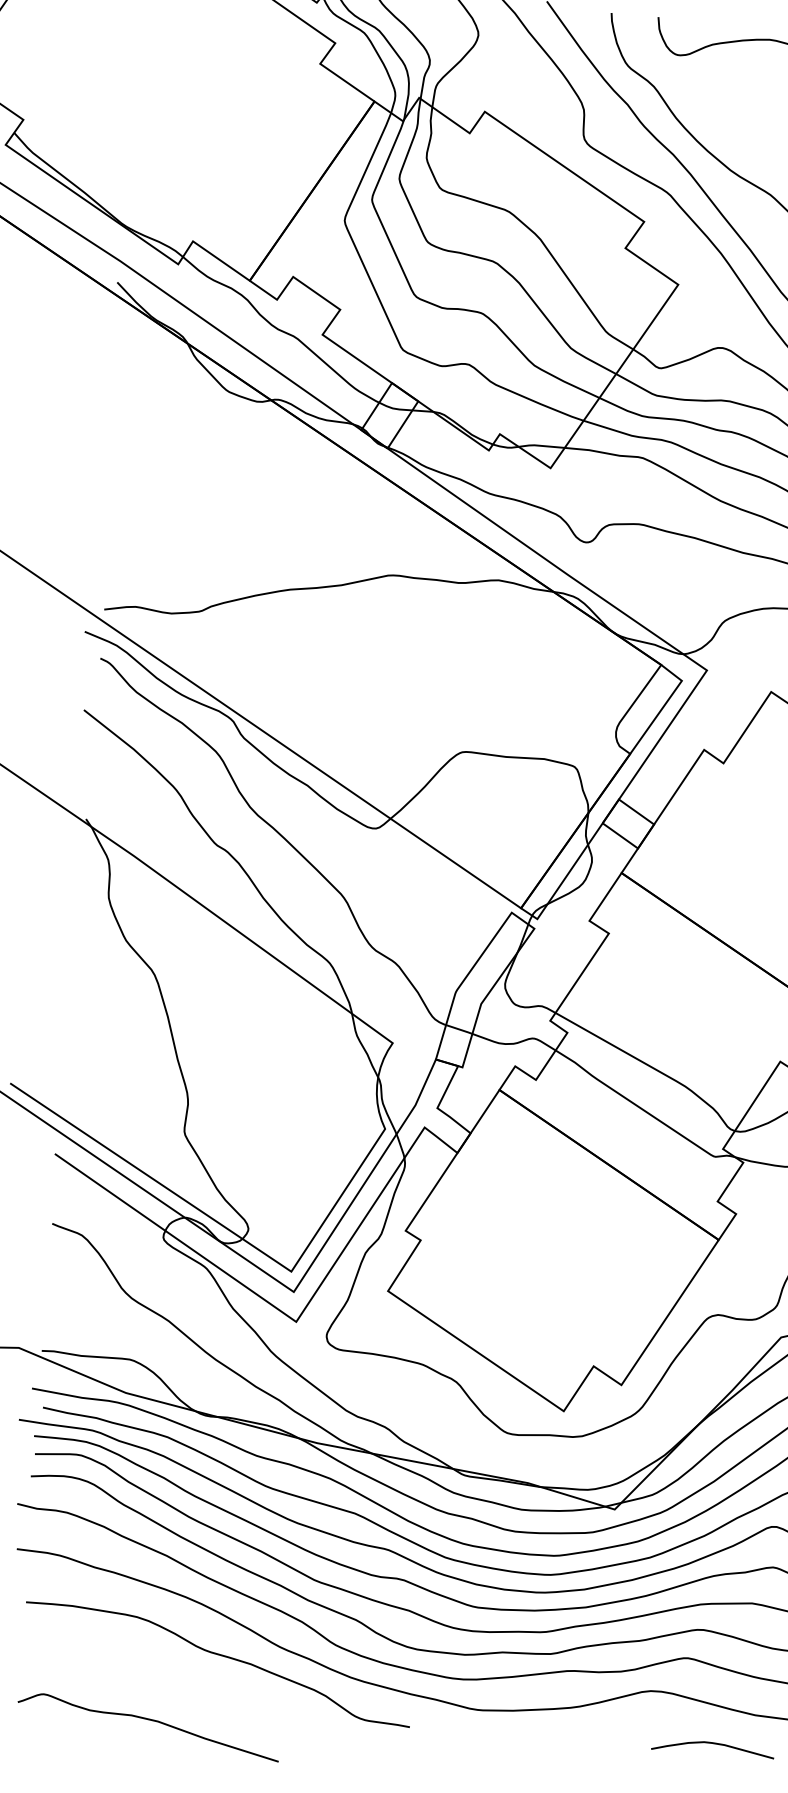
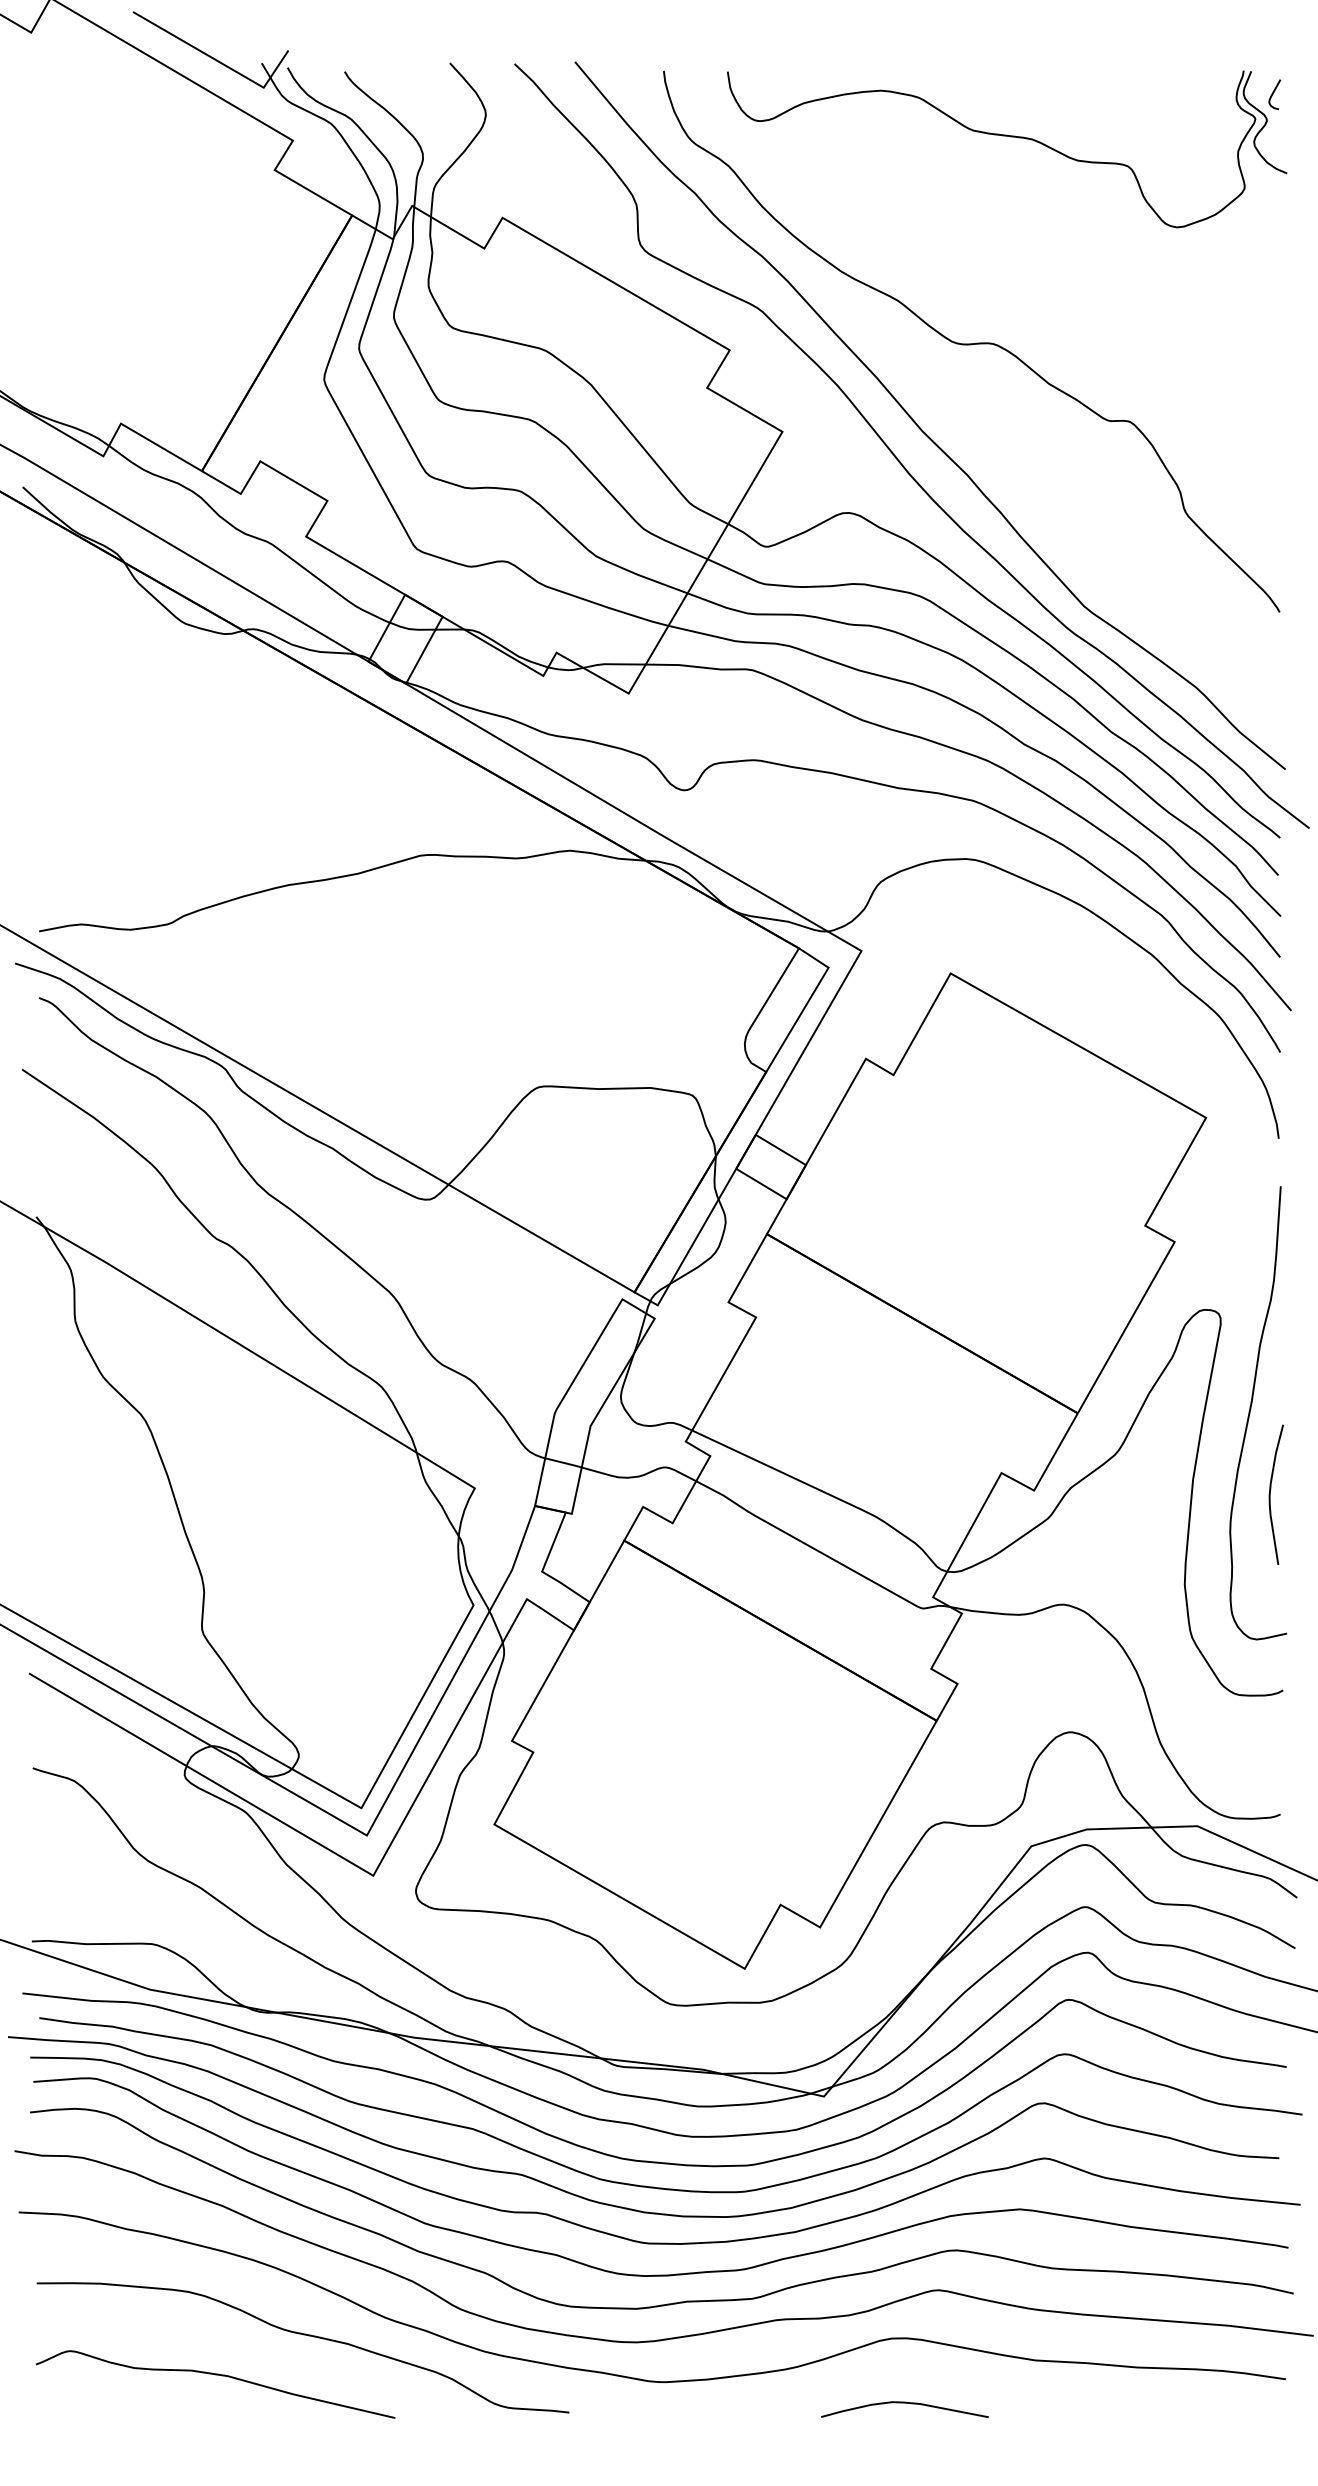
curve: (149, 1720) -> (215, 2375), moved
curve: (713, 1743) -> (904, 2403), moved

